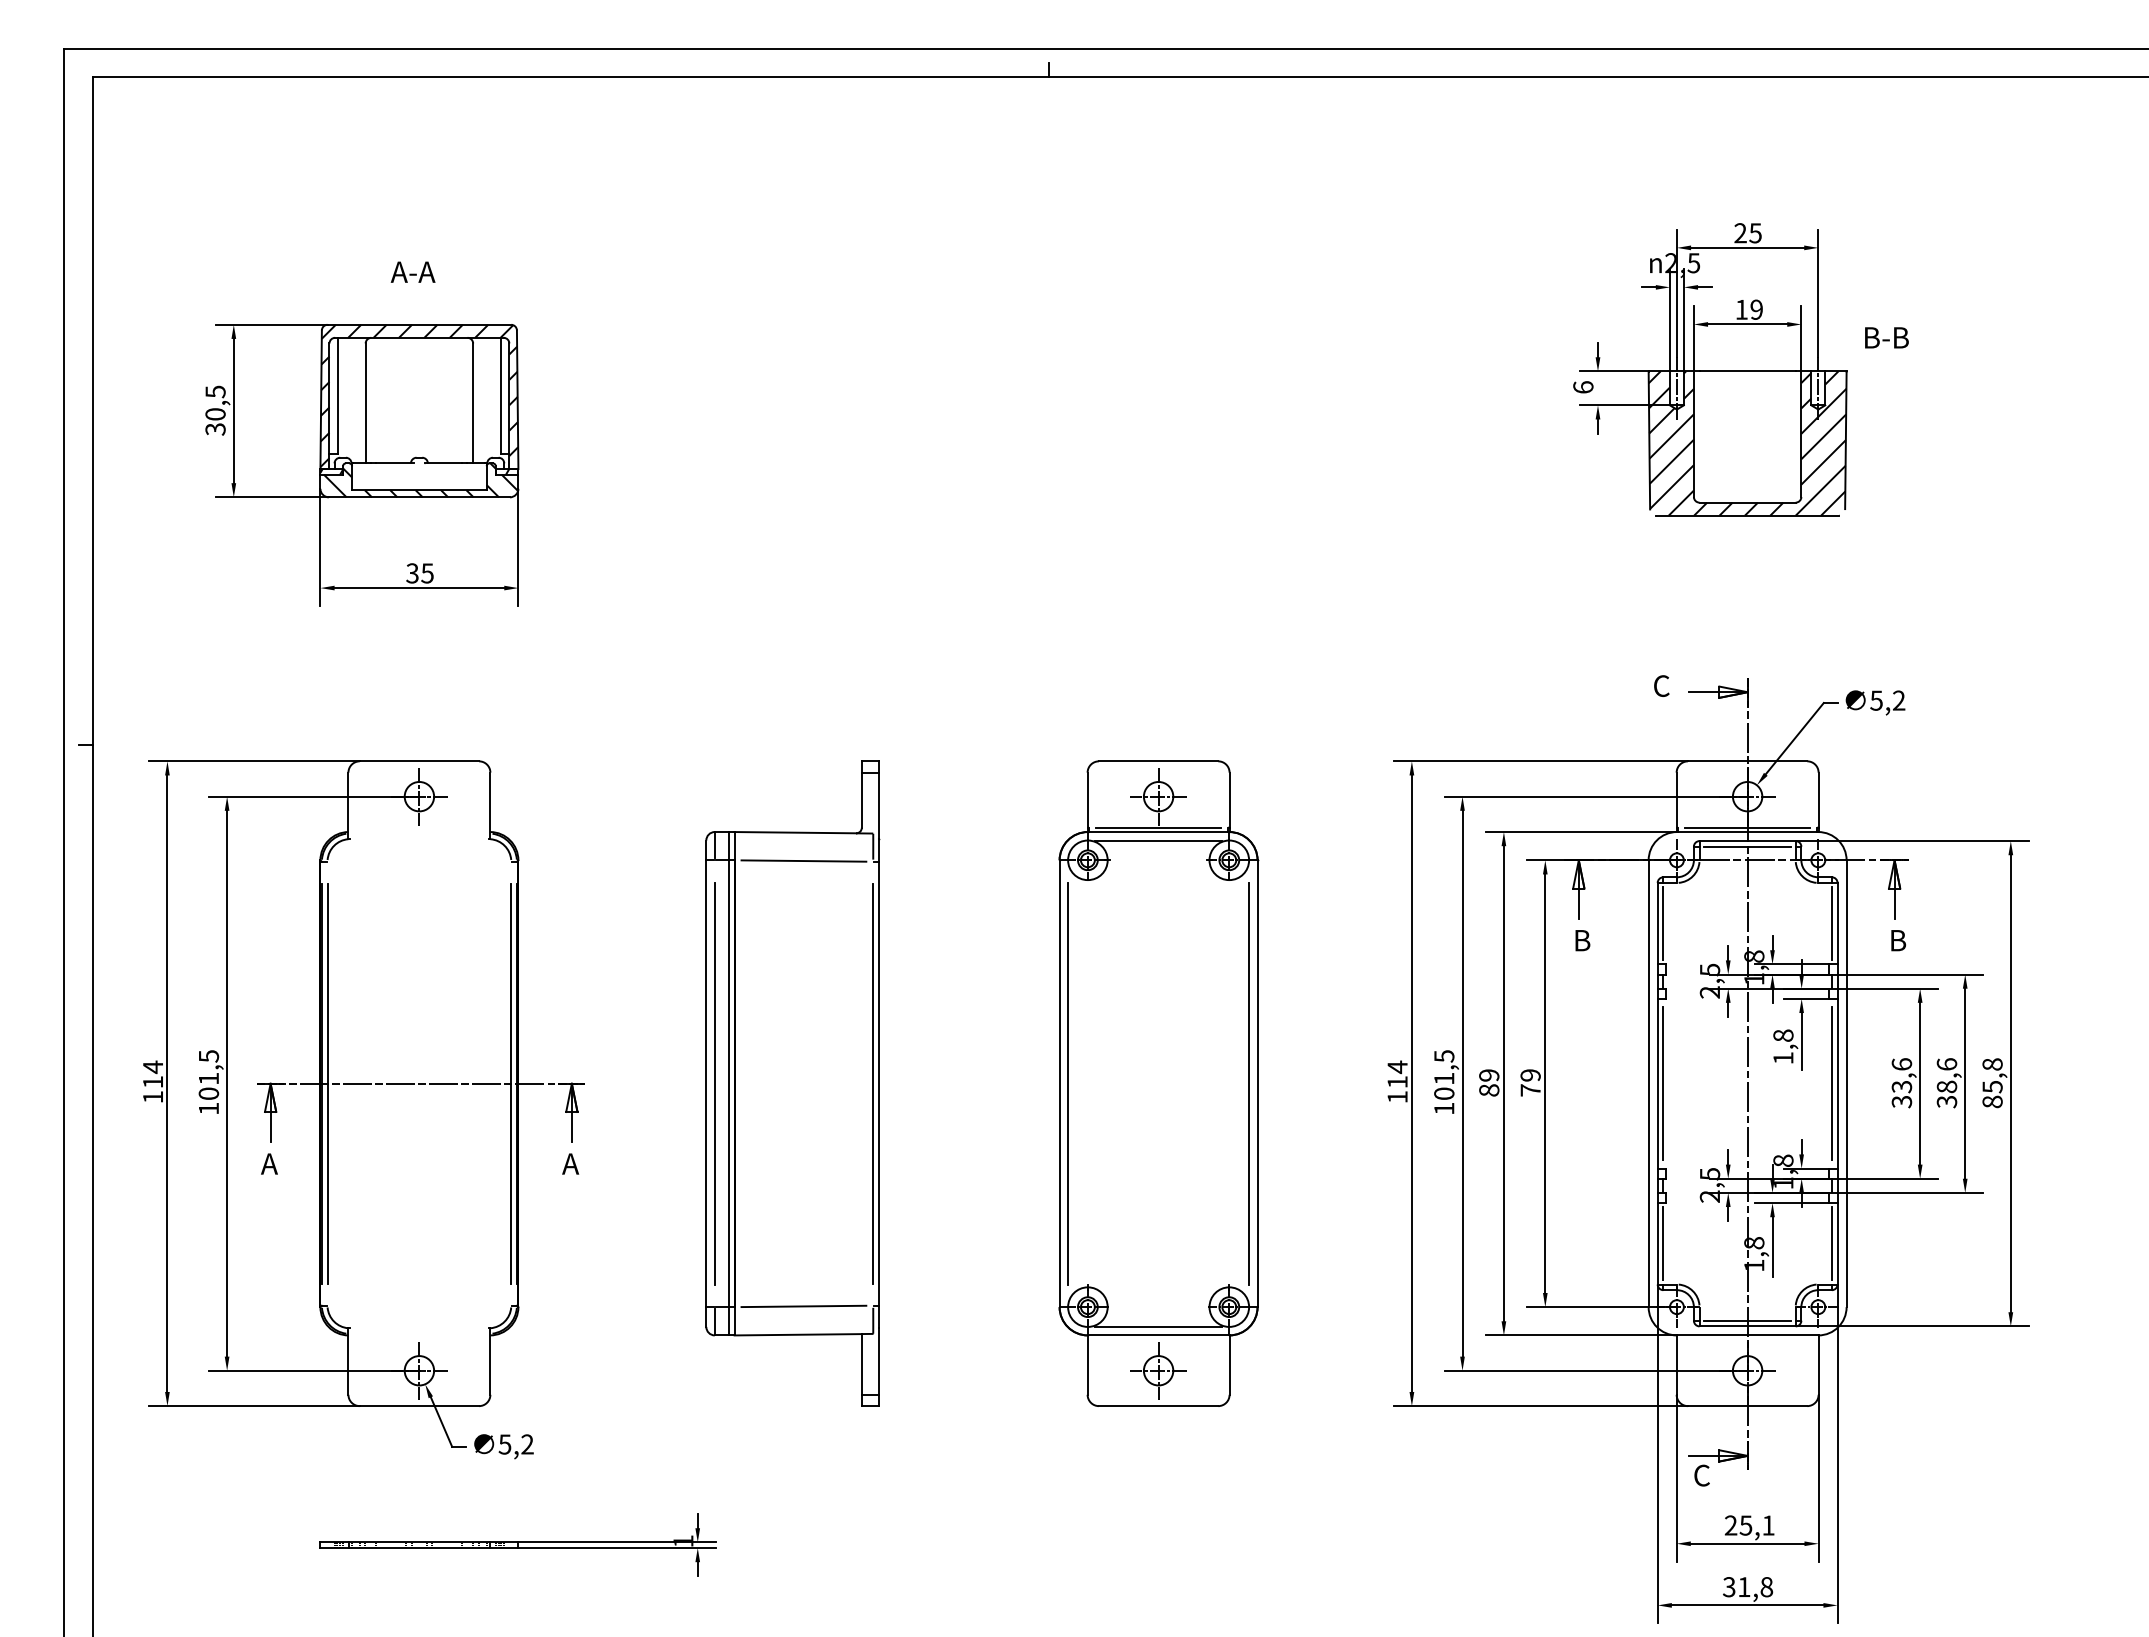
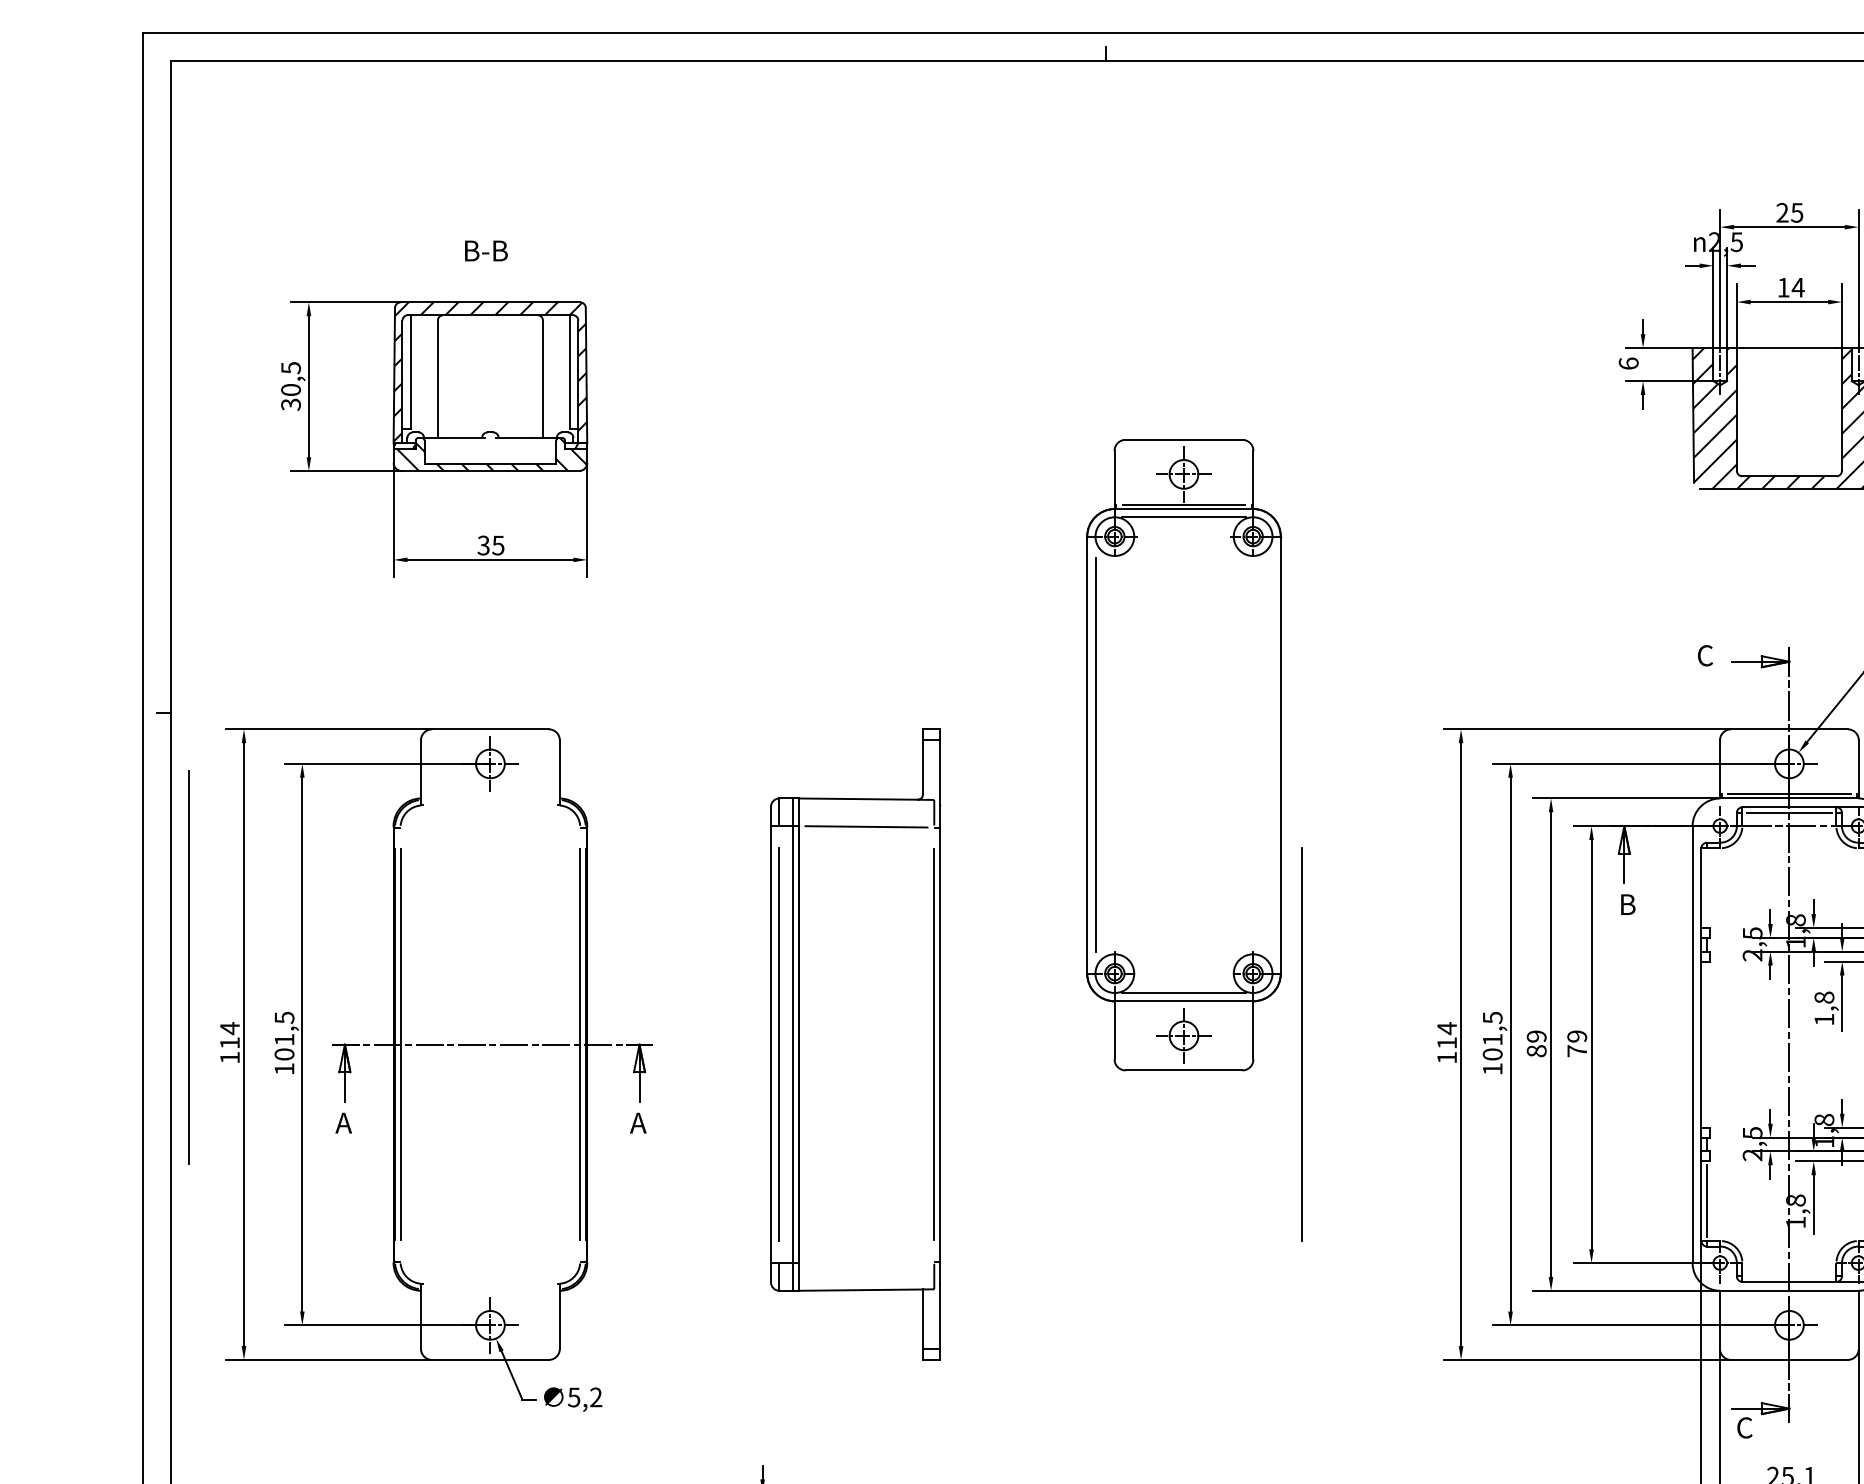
text: (413, 271) -> (484, 250), A-A -> B-B
text: (1756, 309) -> (1798, 287), 19 -> 14
line: (1663, 923) -> (1707, 887), removed
line: (110, 1004) -> (188, 967), added
part: (1158, 1083) -> (1183, 754), moved
line: (1663, 1083) -> (1707, 1044), removed
line: (803, 1306) -> (866, 1262), removed
line: (1747, 1320) -> (1789, 1276), removed

